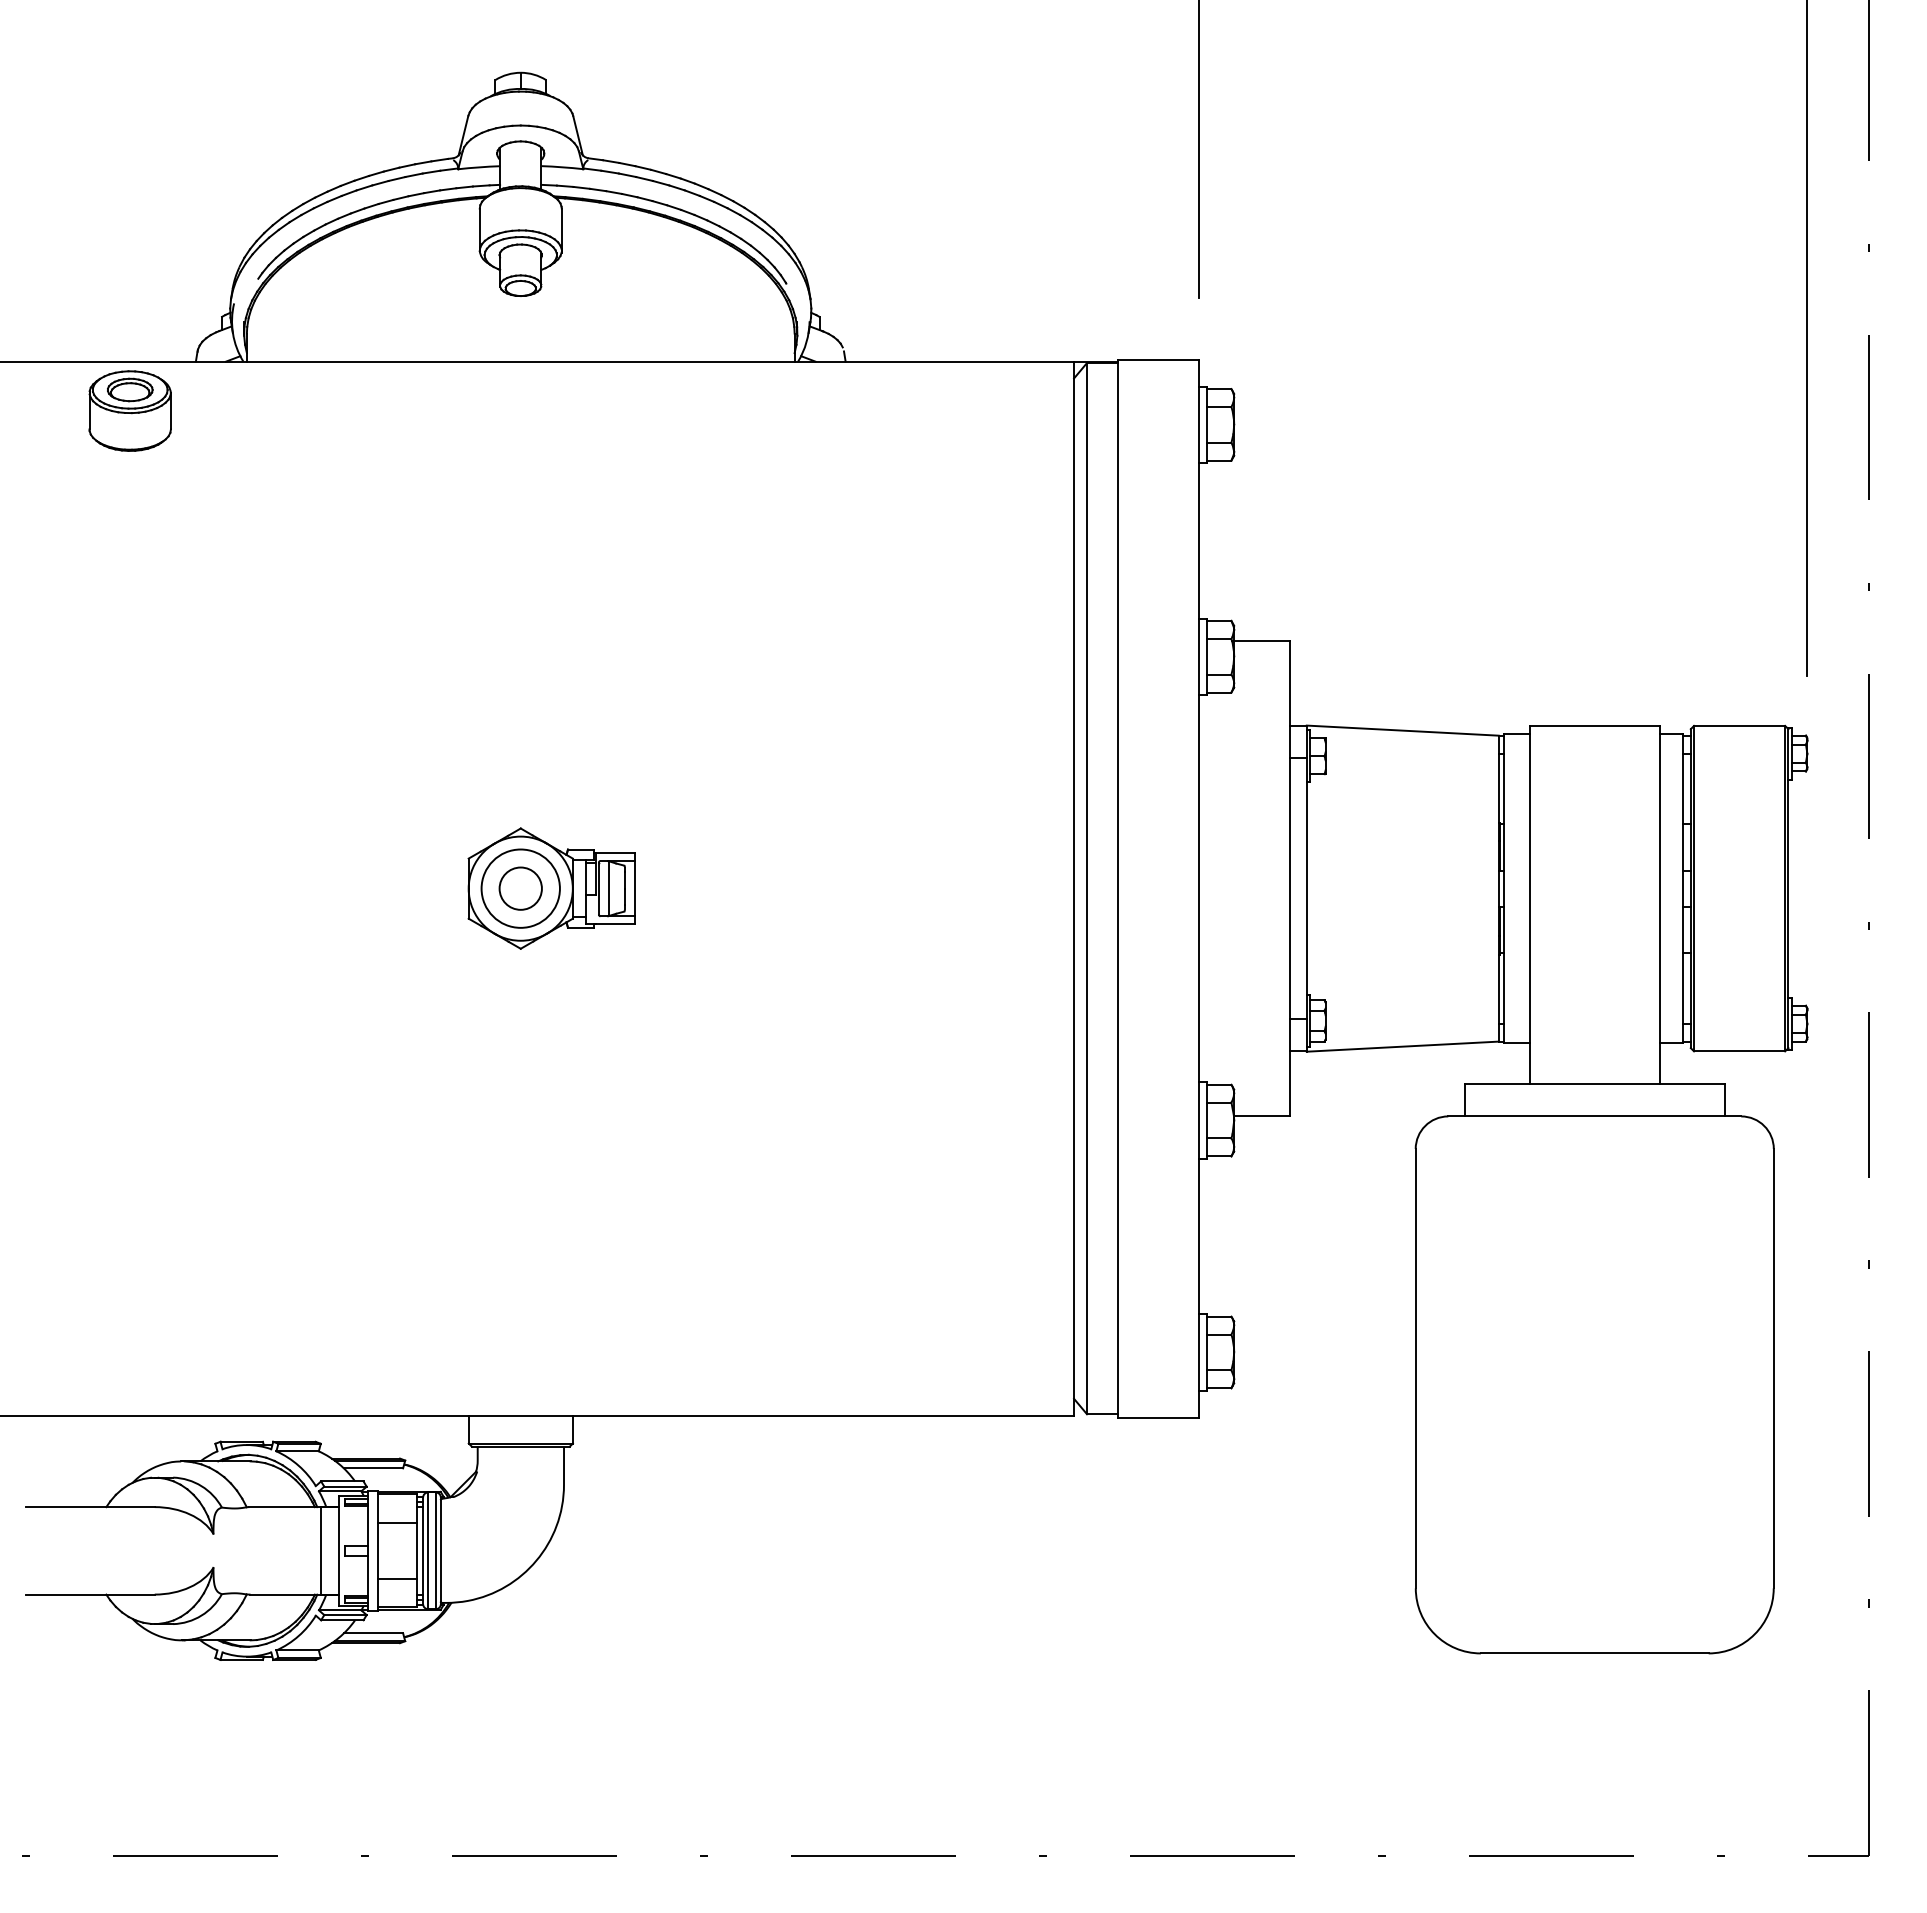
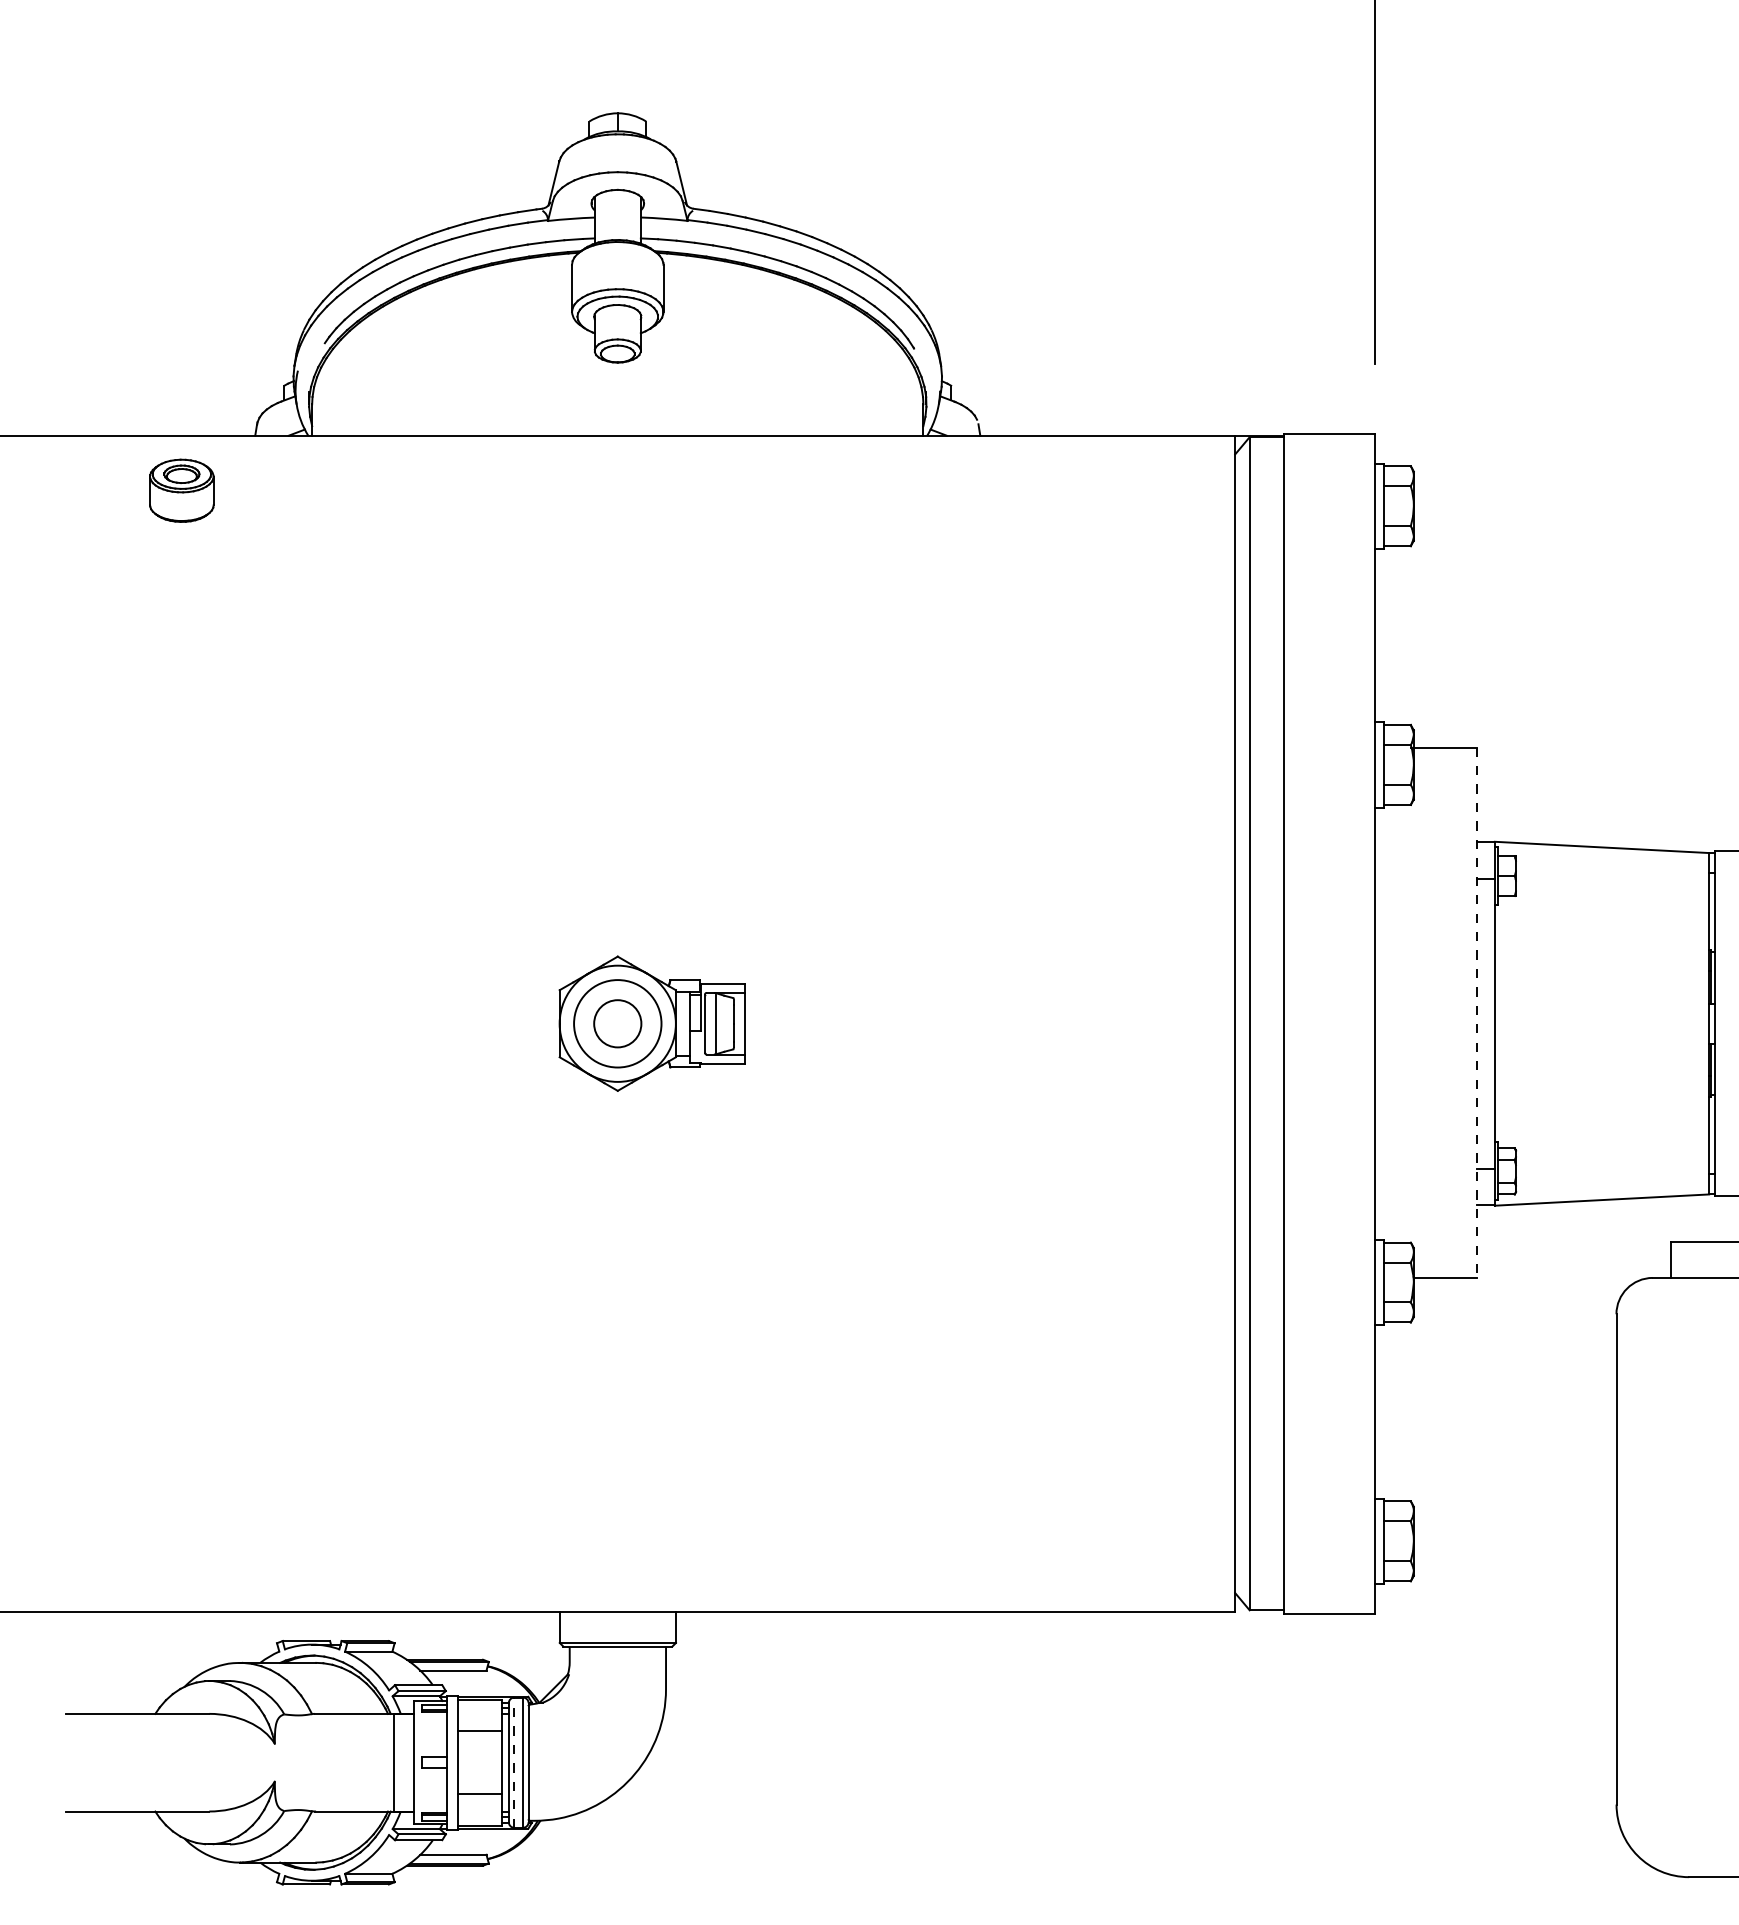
part: (129, 410) -> (181, 490), size x0.7
line: (1290, 878) -> (1476, 1012), solid -> dashed
line: (428, 1550) -> (514, 1762), solid -> dashed

